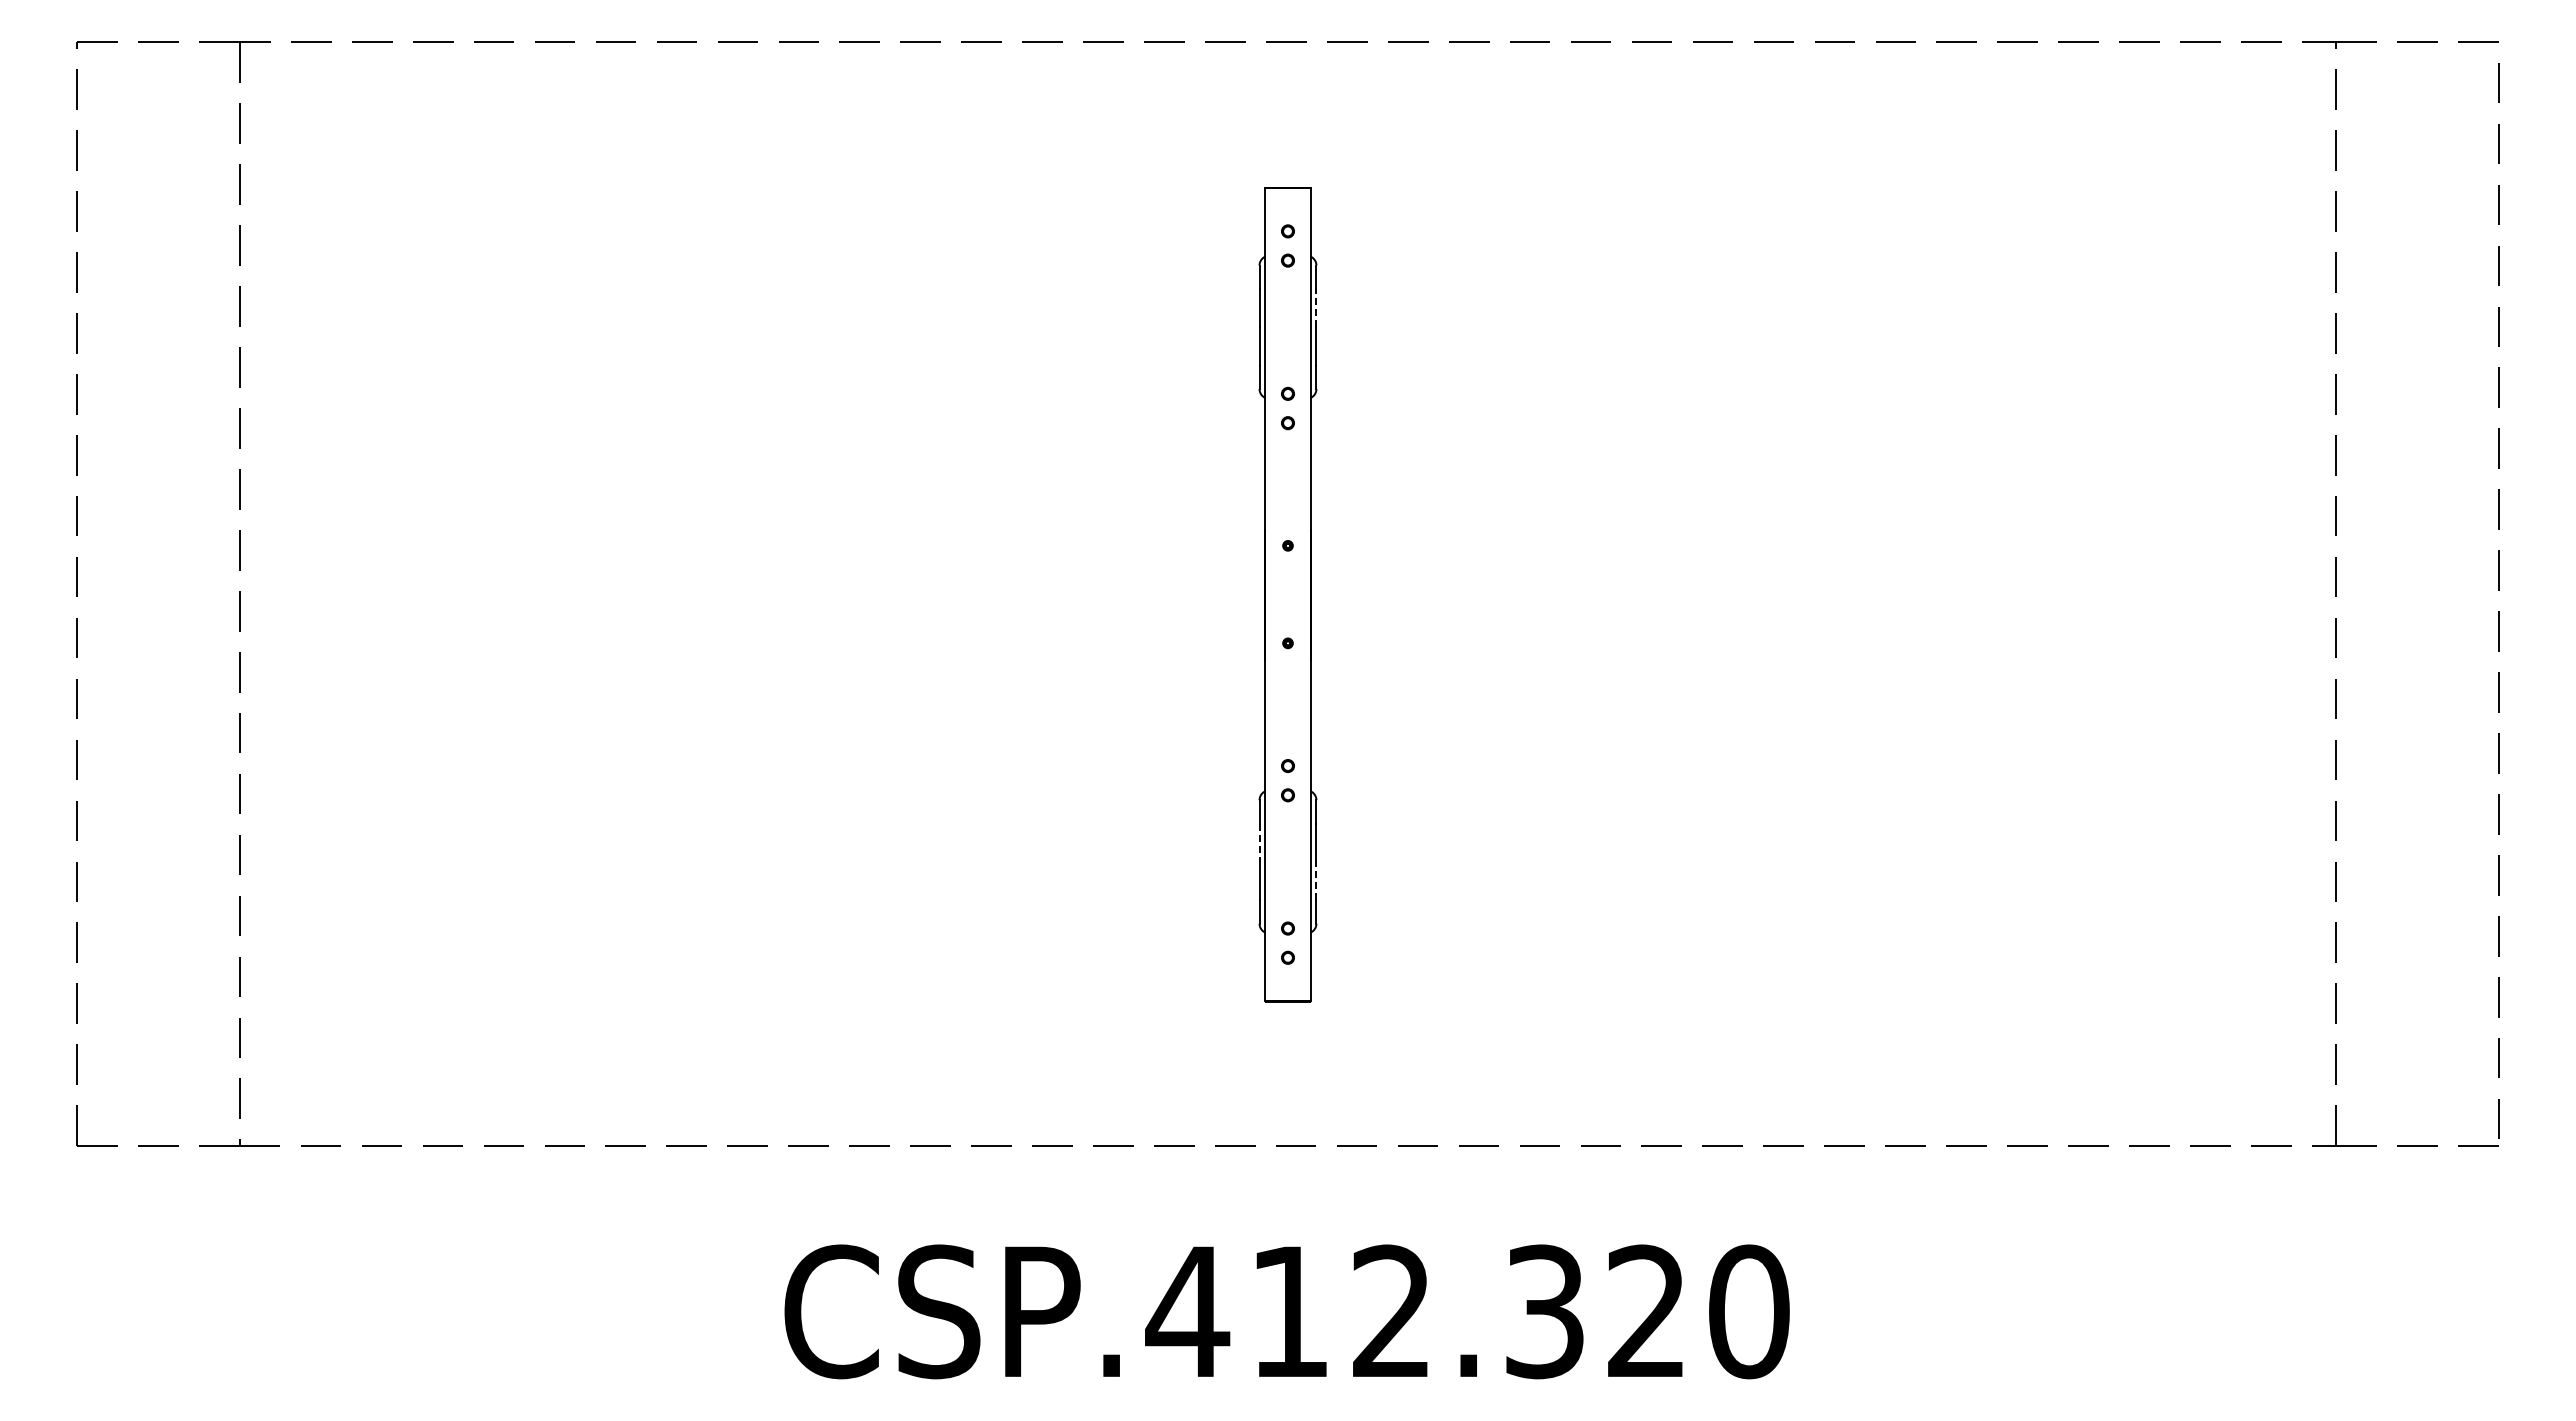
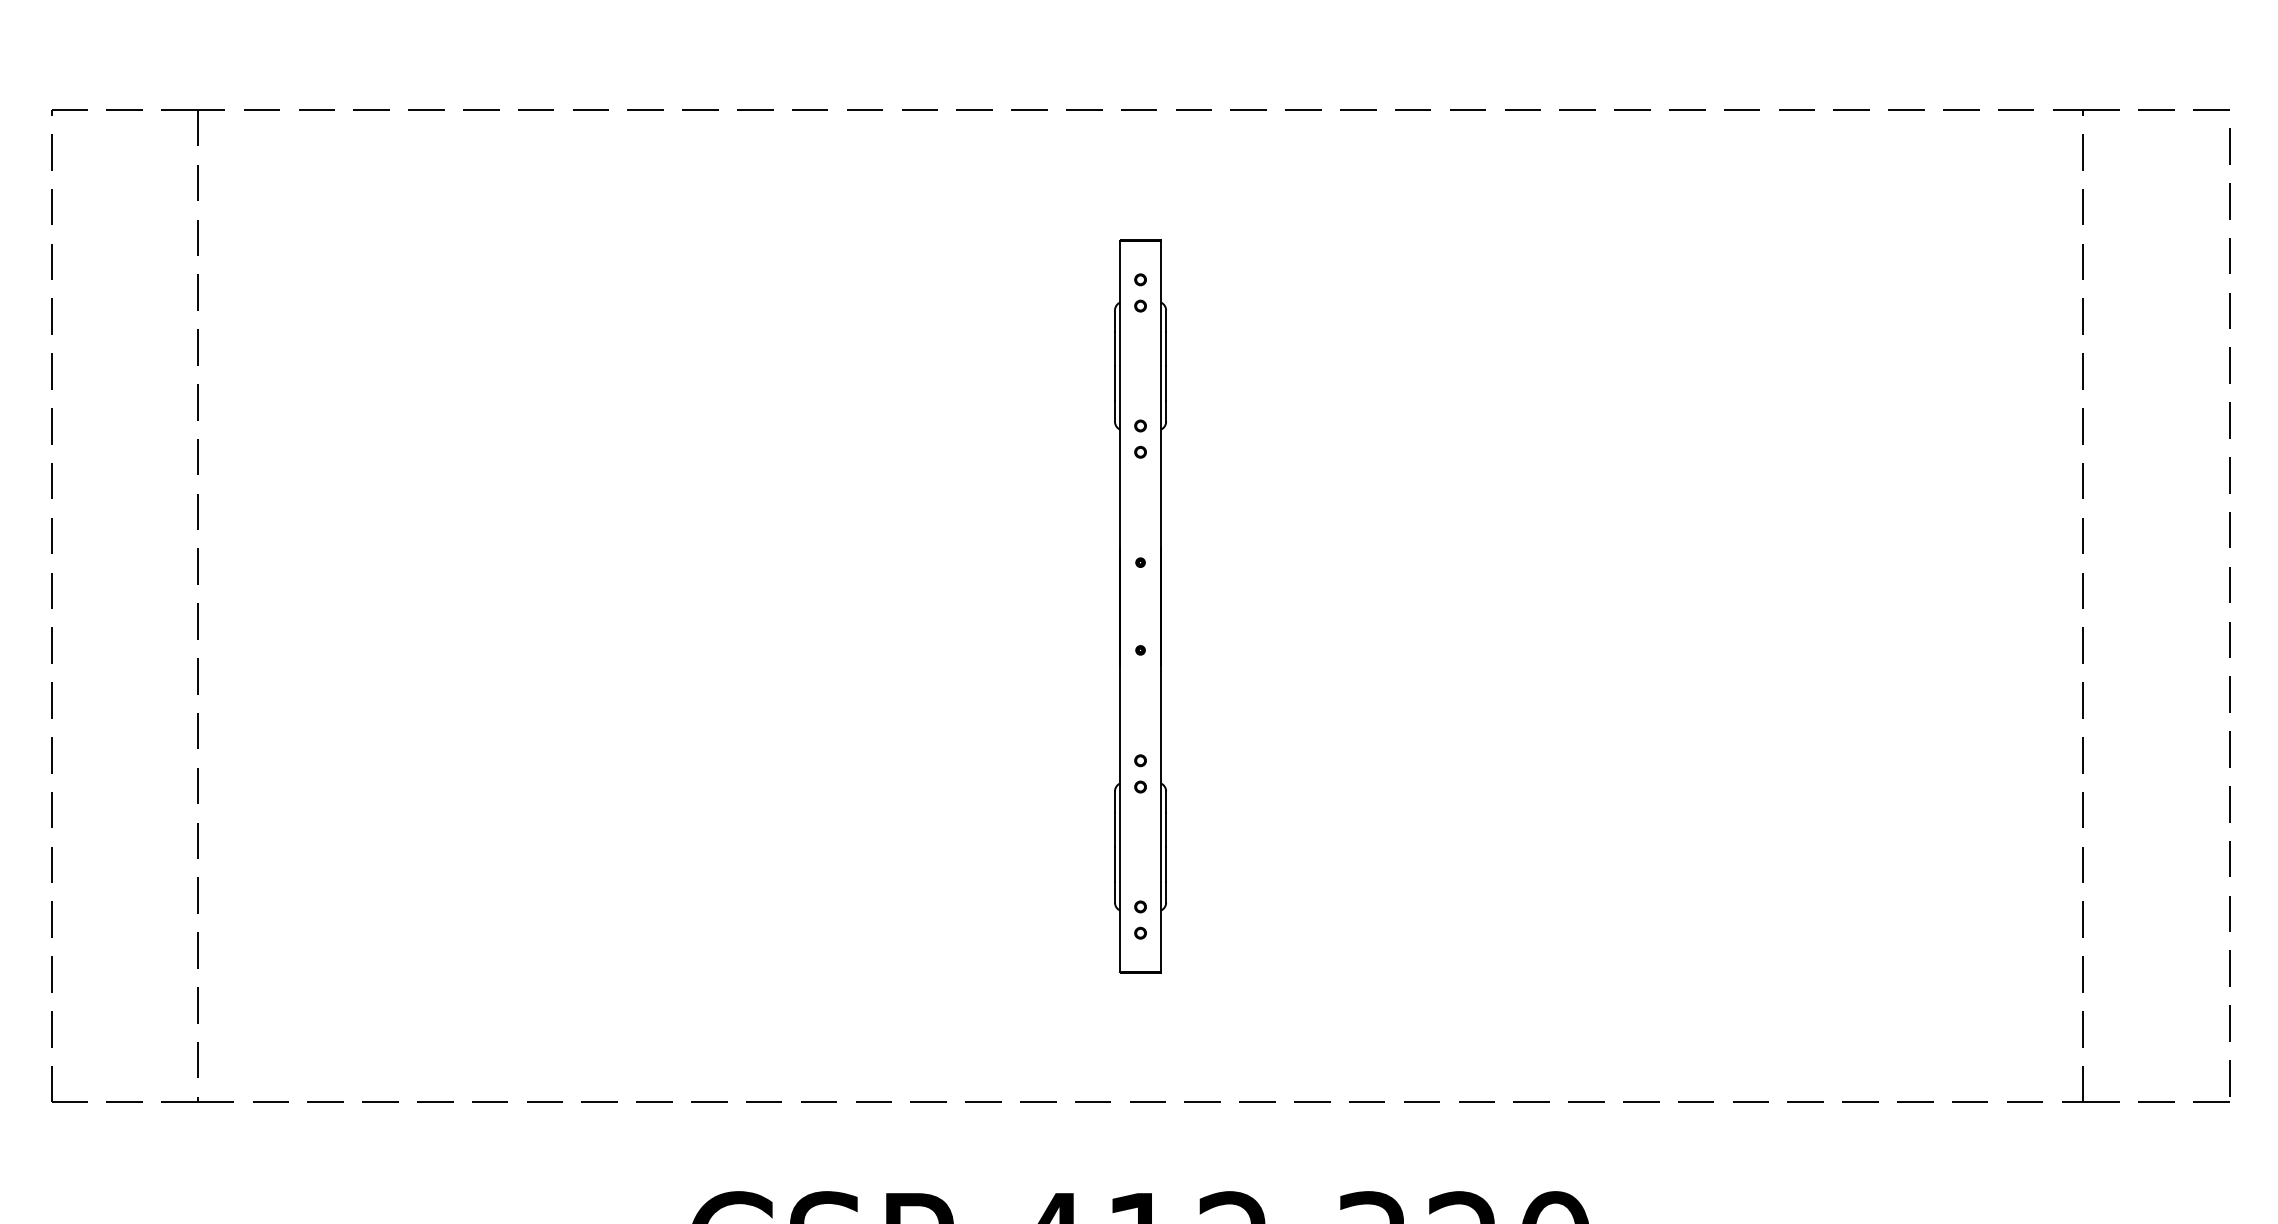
line: (1316, 307) -> (1166, 348), dashed -> solid
line: (1259, 843) -> (1114, 830), dashed -> solid
line: (1316, 880) -> (1166, 863), dashed -> solid

